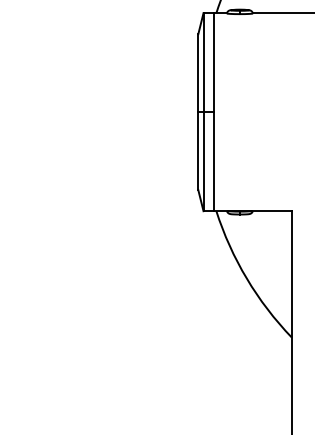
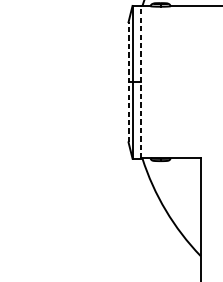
line: (213, 111) -> (140, 81), solid -> dashed
line: (198, 112) -> (128, 82), solid -> dashed

